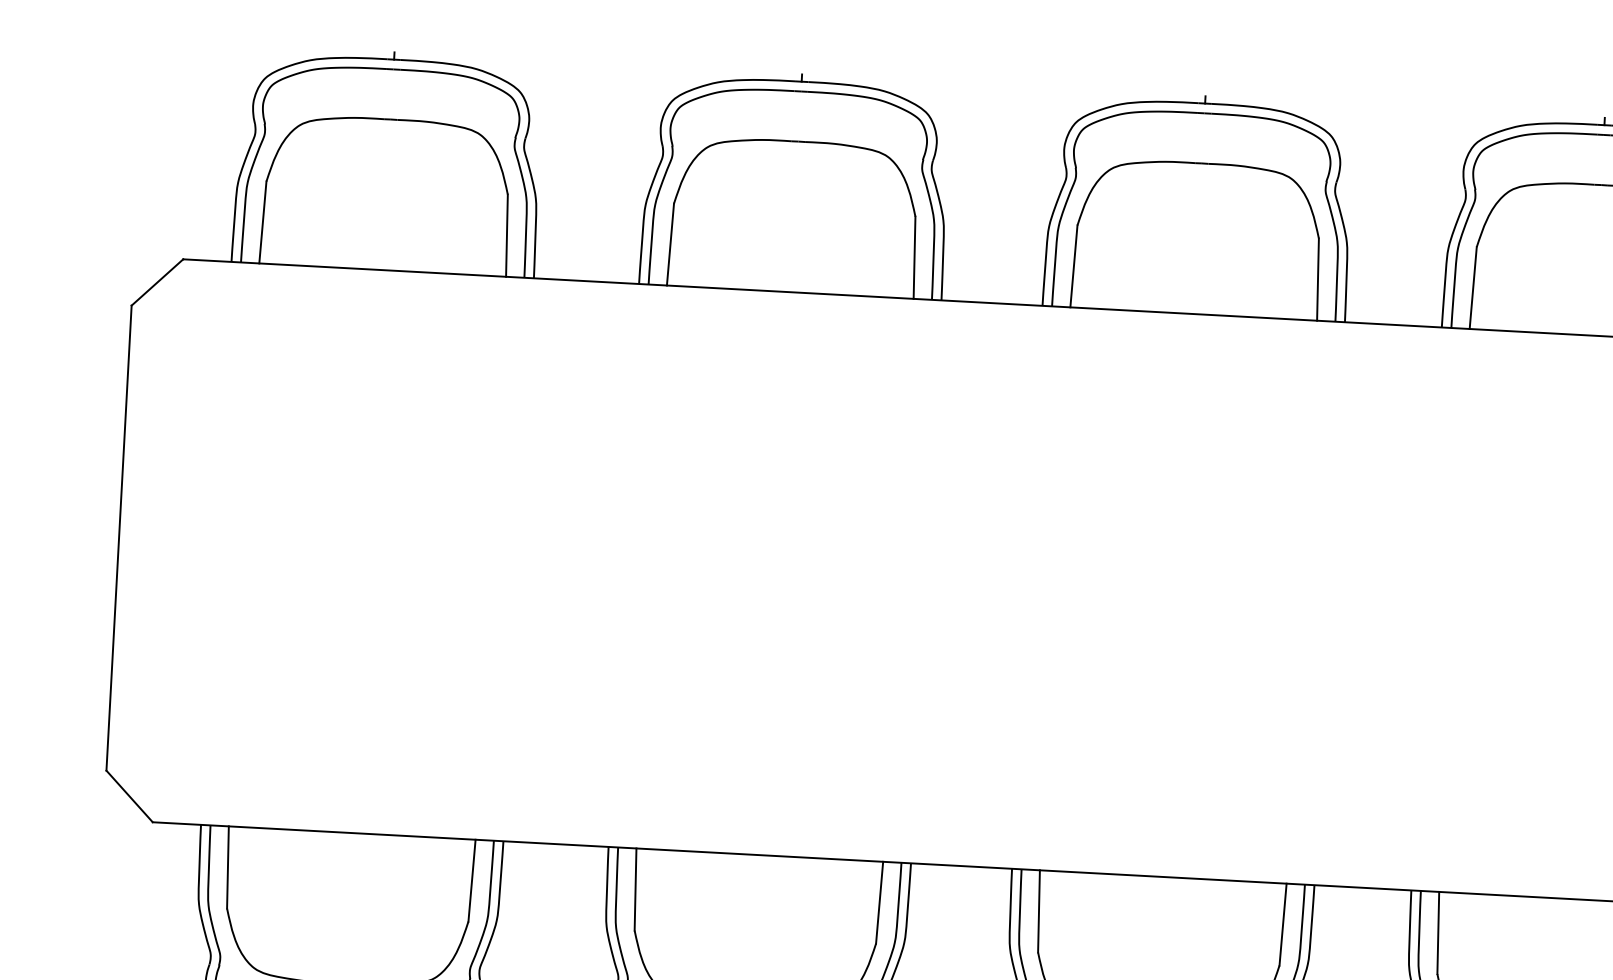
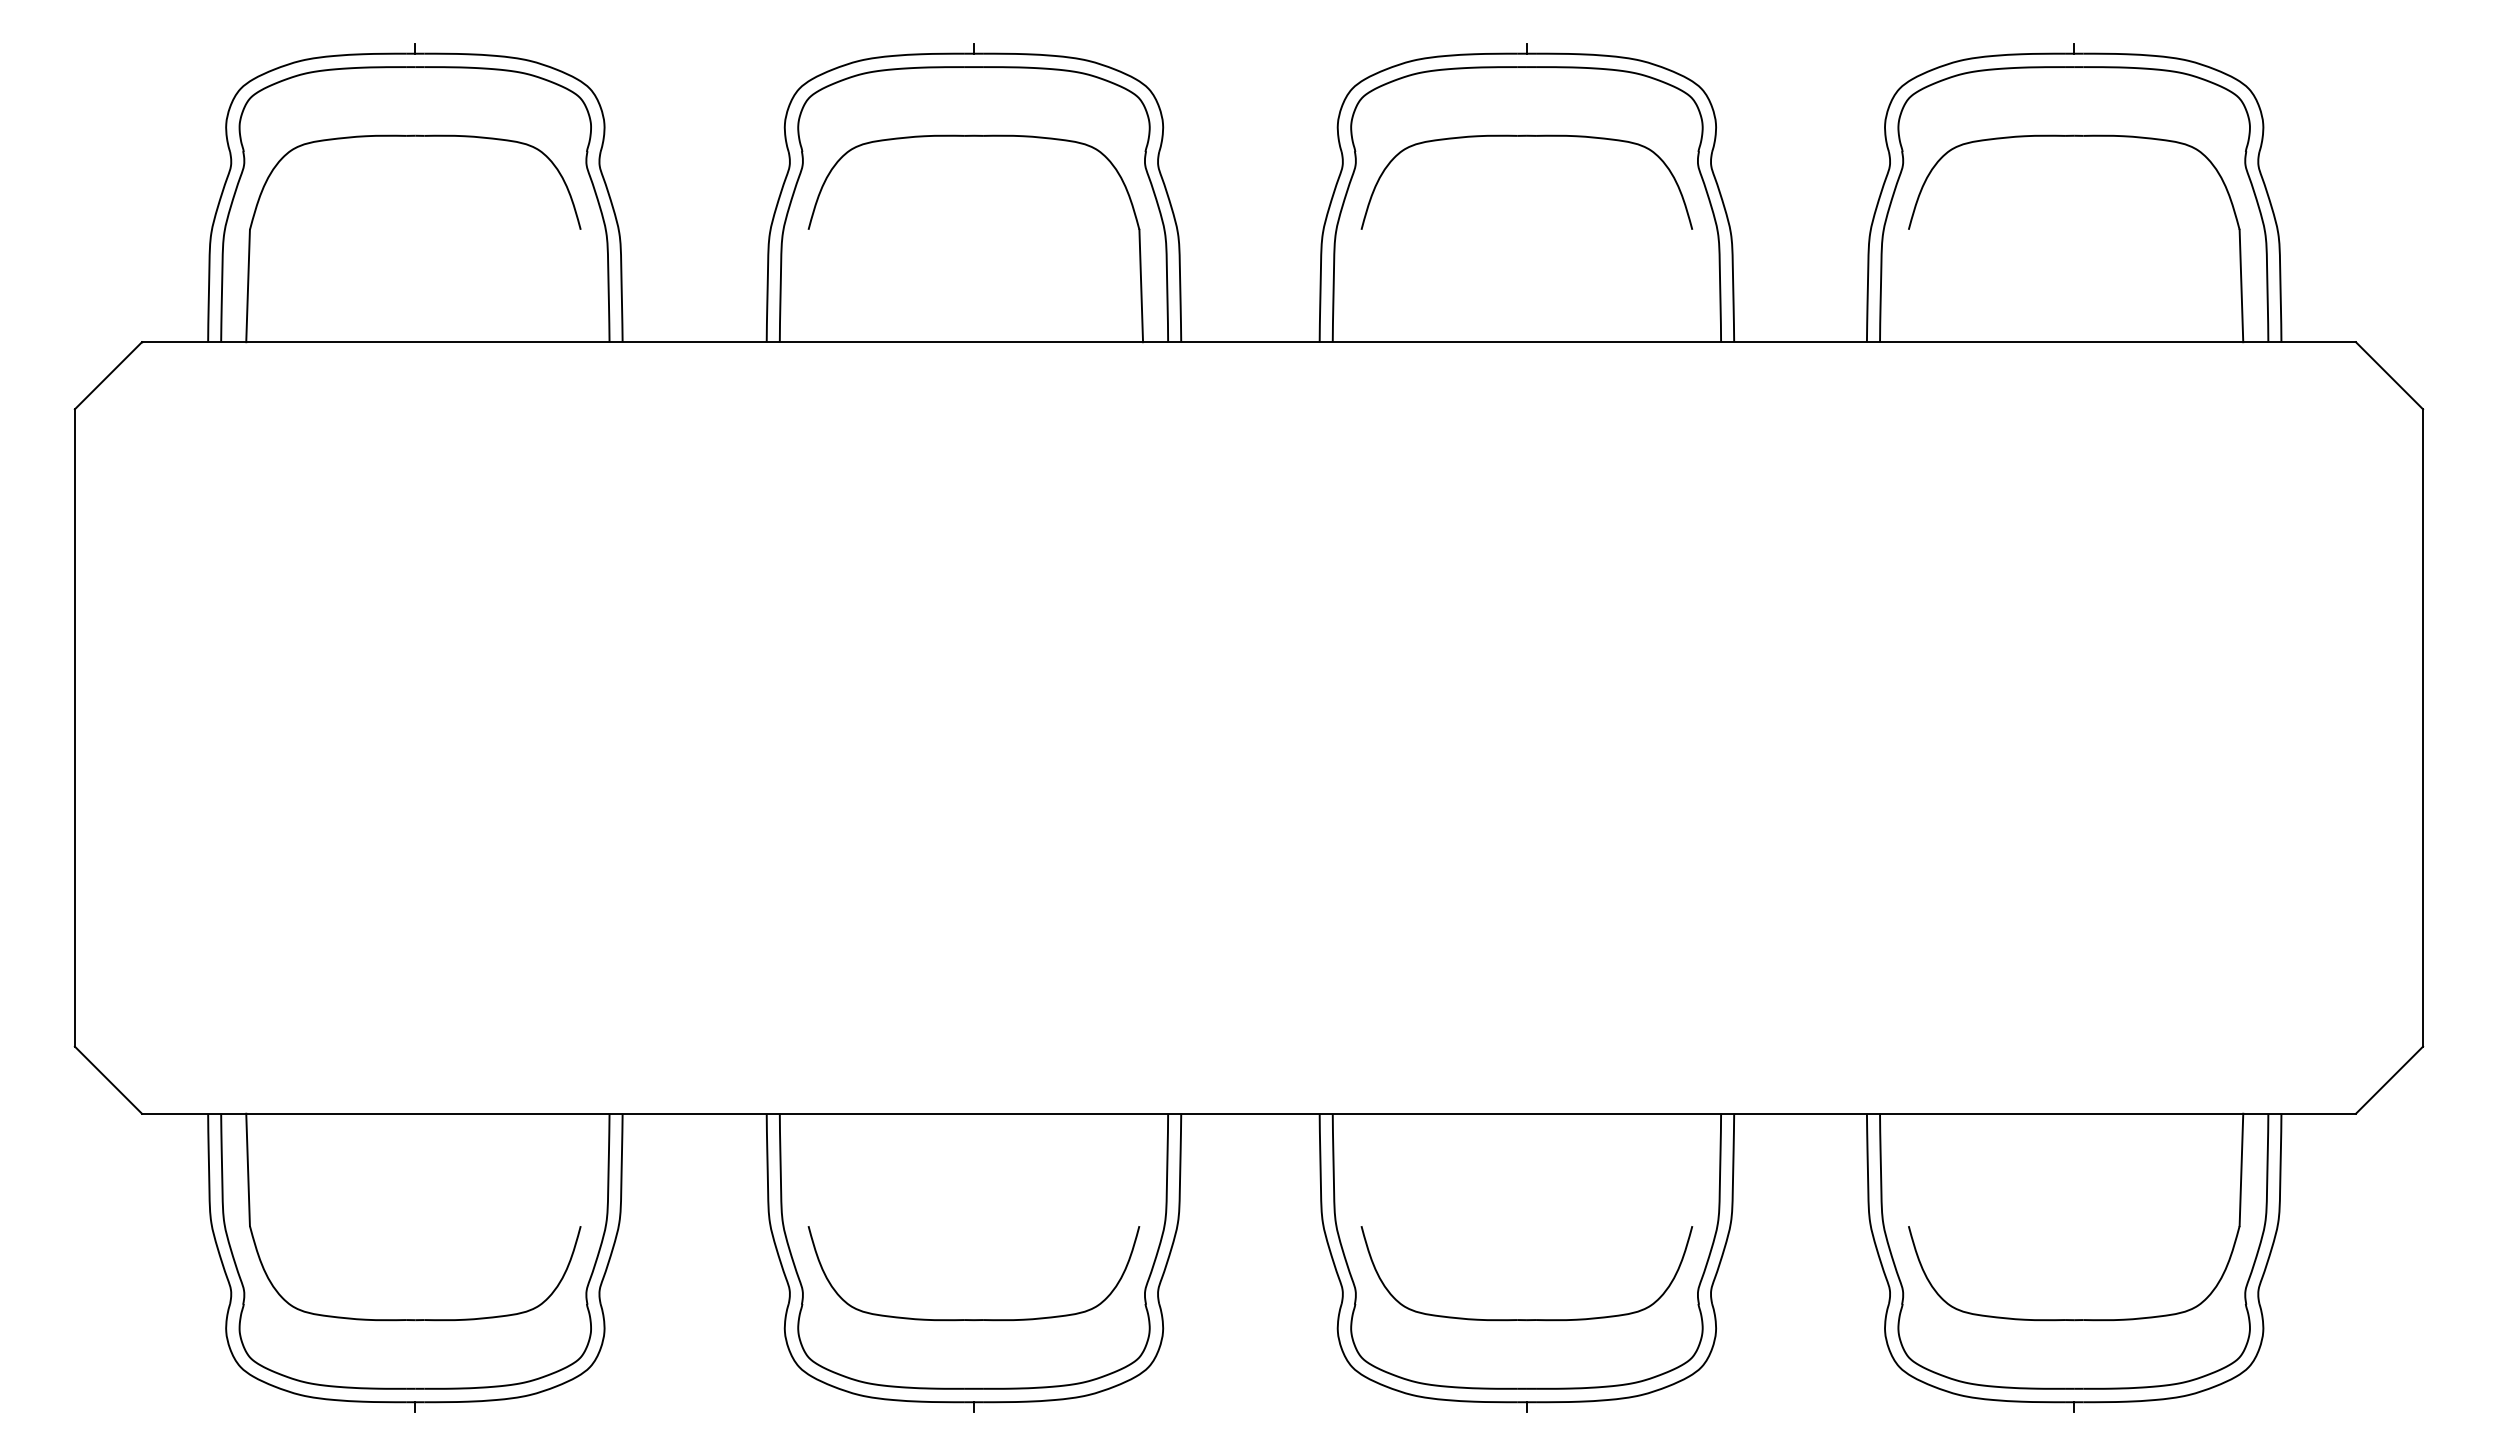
line: (506, 235) -> (582, 285), removed
line: (670, 244) -> (806, 285), removed
line: (1073, 266) -> (1359, 285), removed
line: (1318, 279) -> (1694, 285), removed
line: (1472, 287) -> (1906, 285), removed
line: (471, 880) -> (582, 1169), removed
line: (635, 889) -> (806, 1169), removed
line: (879, 902) -> (1141, 1169), removed
line: (1038, 911) -> (1359, 1169), removed
line: (1283, 924) -> (1694, 1169), removed
line: (1437, 932) -> (1906, 1169), removed

